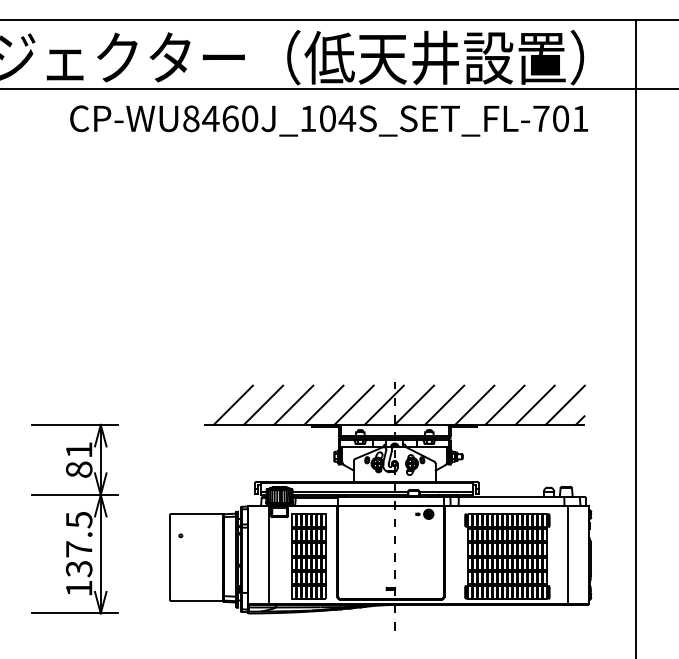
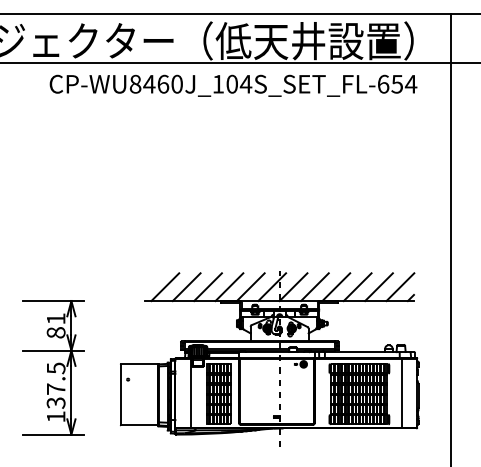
text: (561, 118) -> (397, 84), CP-WU8460J_104S_SET_FL-701 -> CP-WU8460J_104S_SET_FL-654

